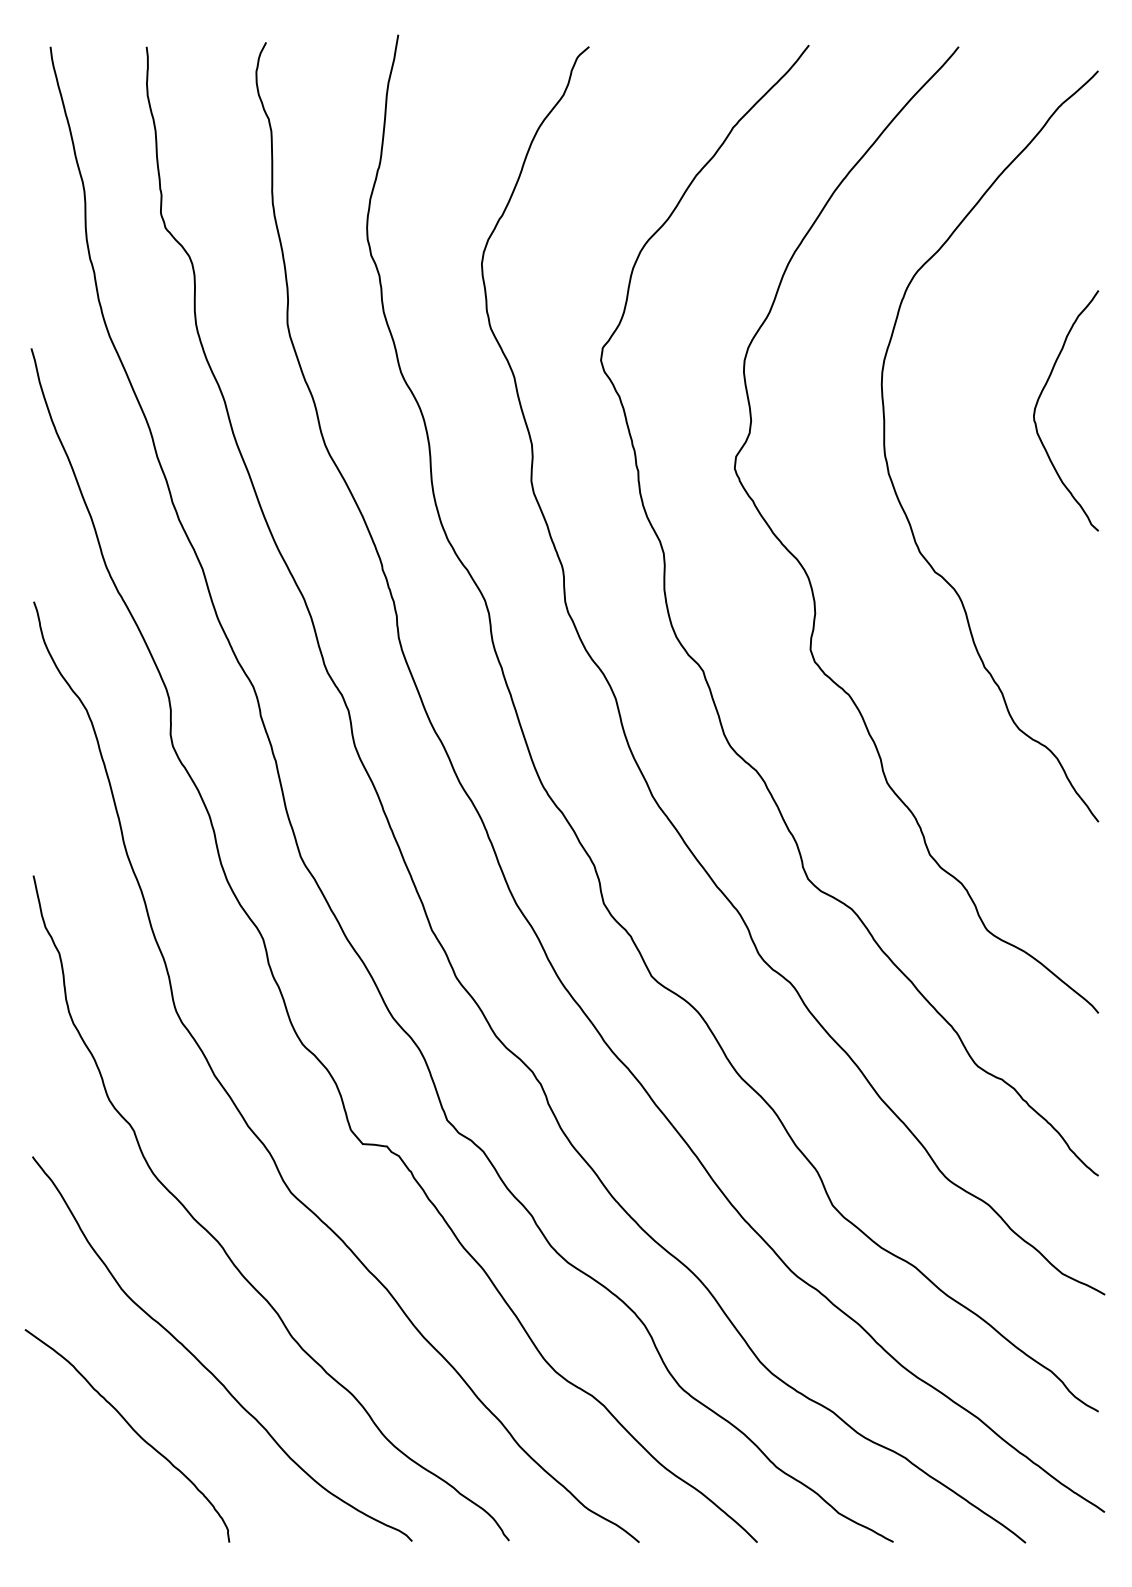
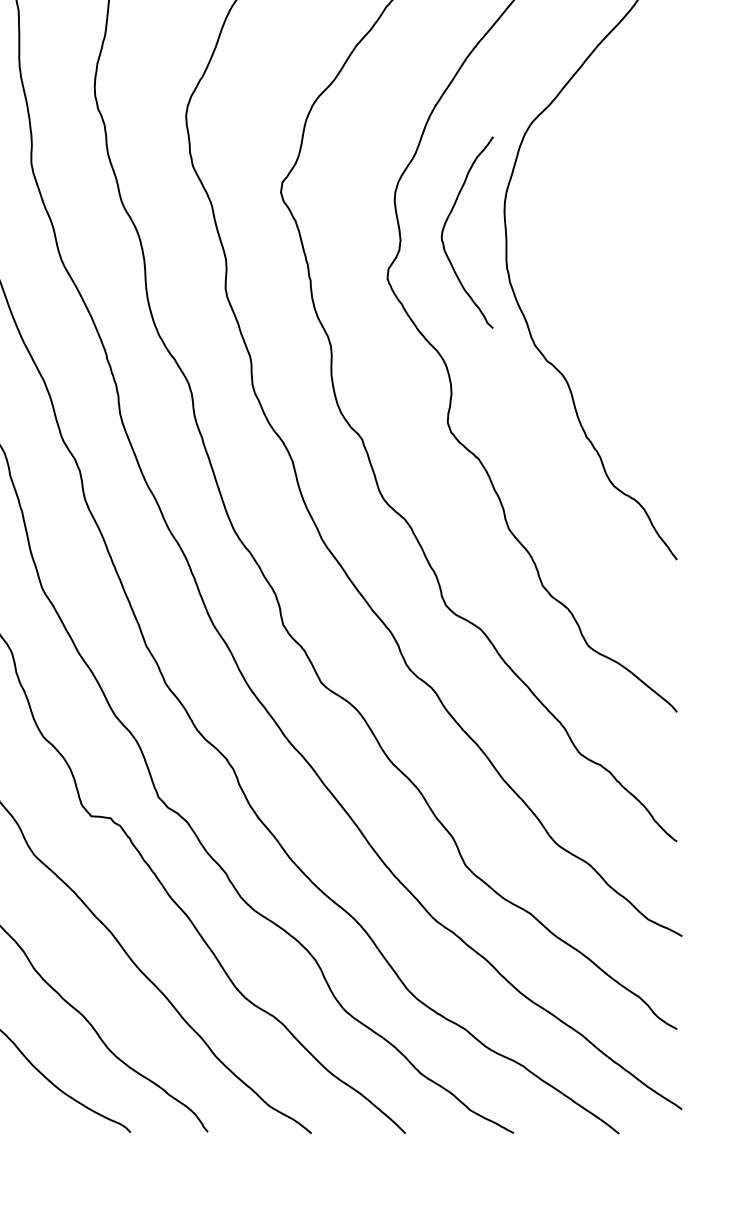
curve: (1040, 397) -> (446, 221), moved

